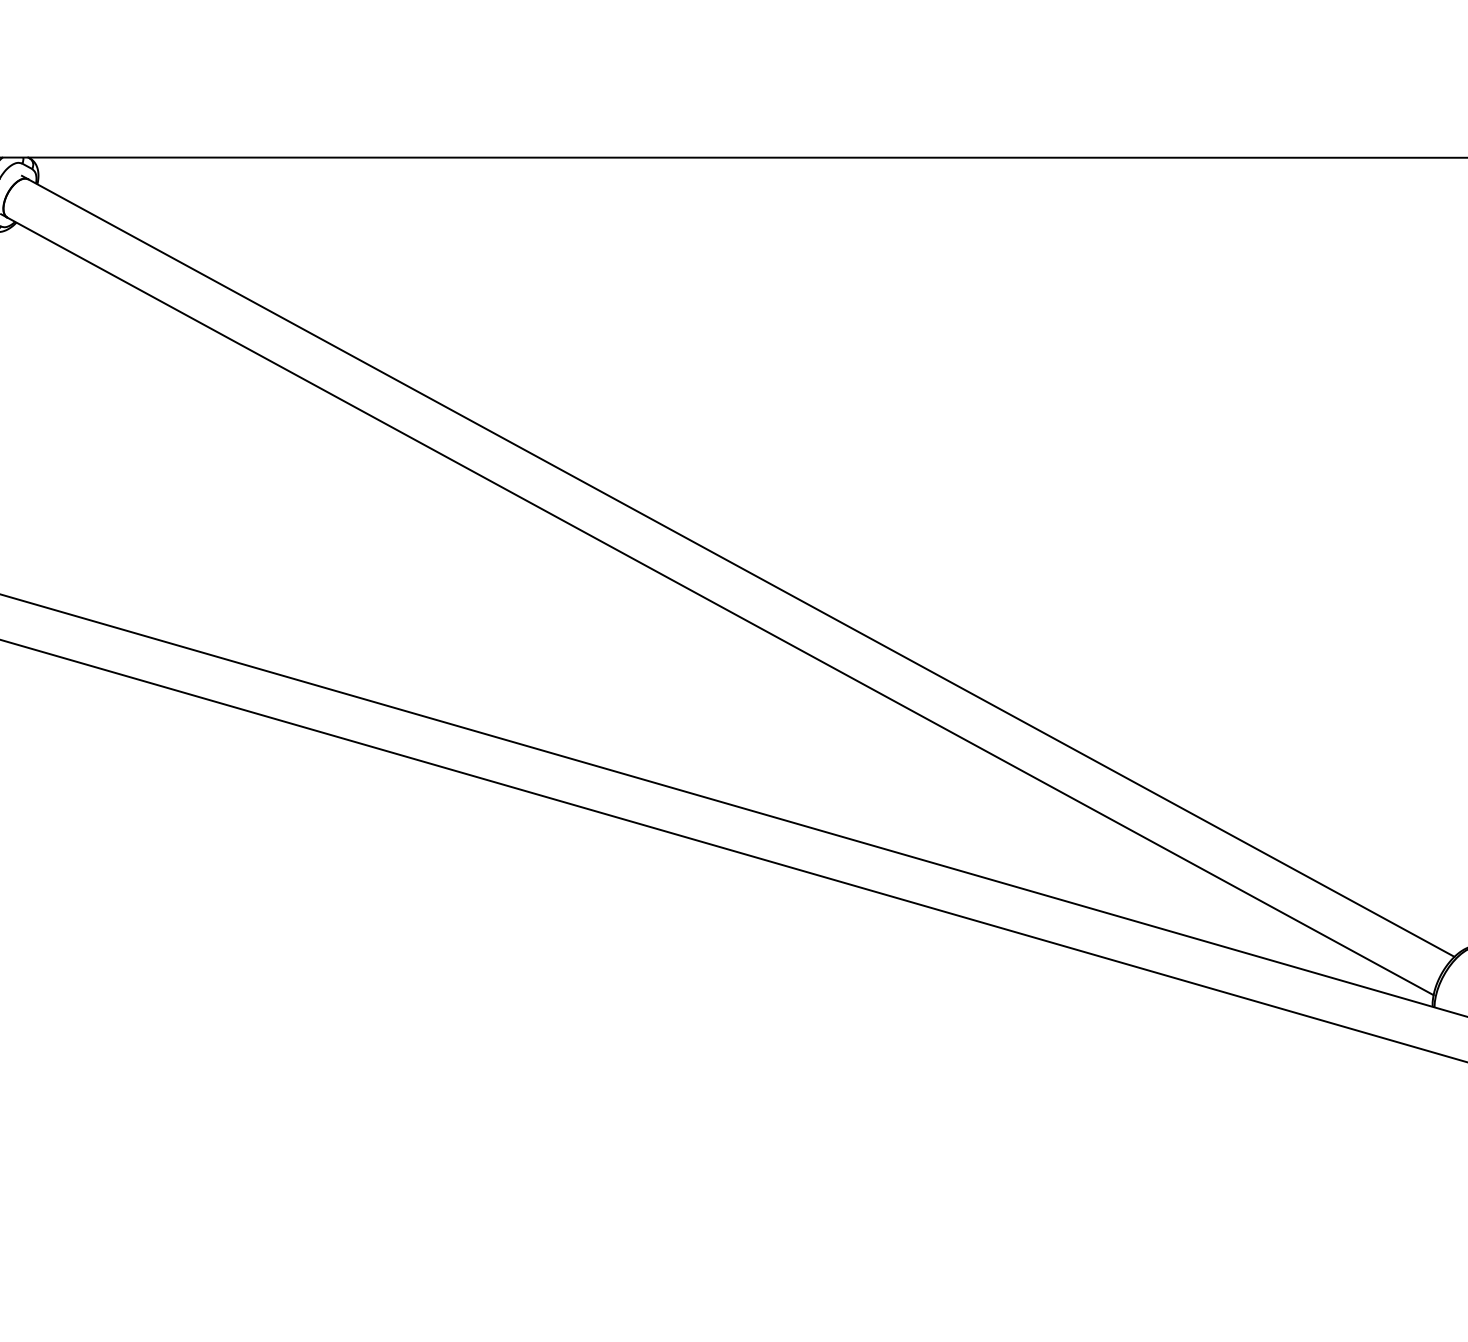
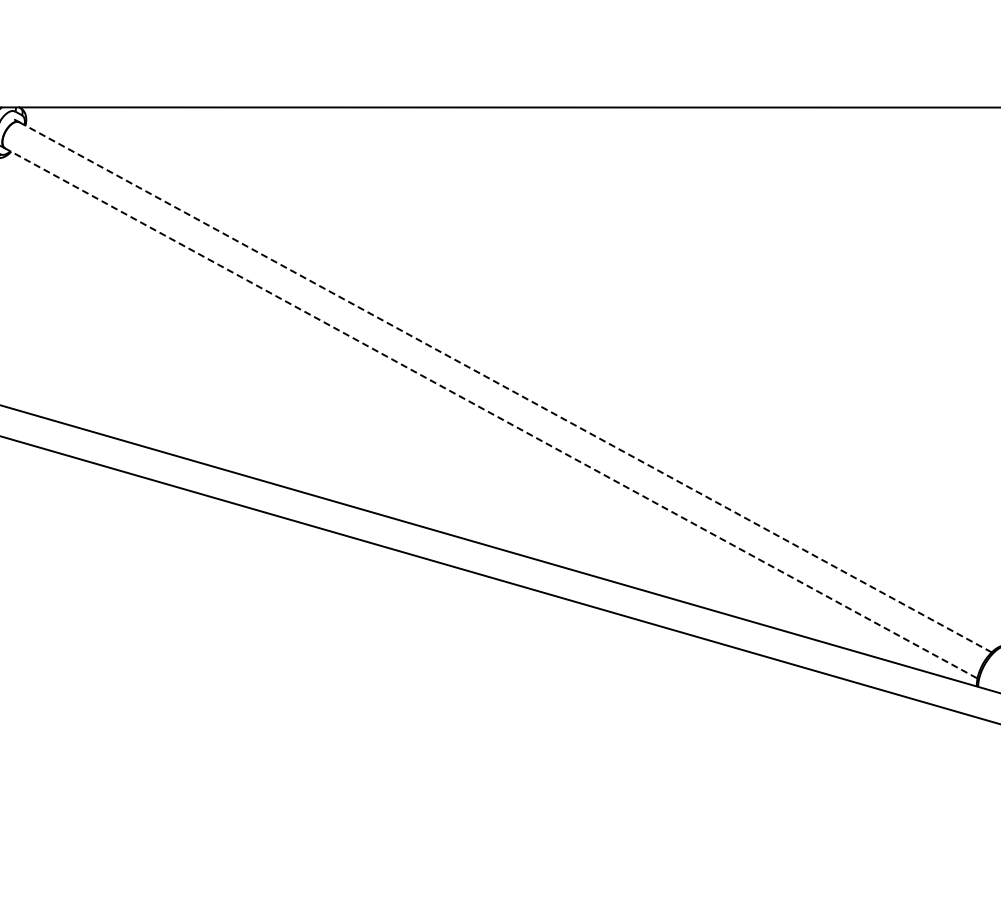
line: (741, 568) -> (505, 387), solid -> dashed
line: (720, 606) -> (491, 413), solid -> dashed

